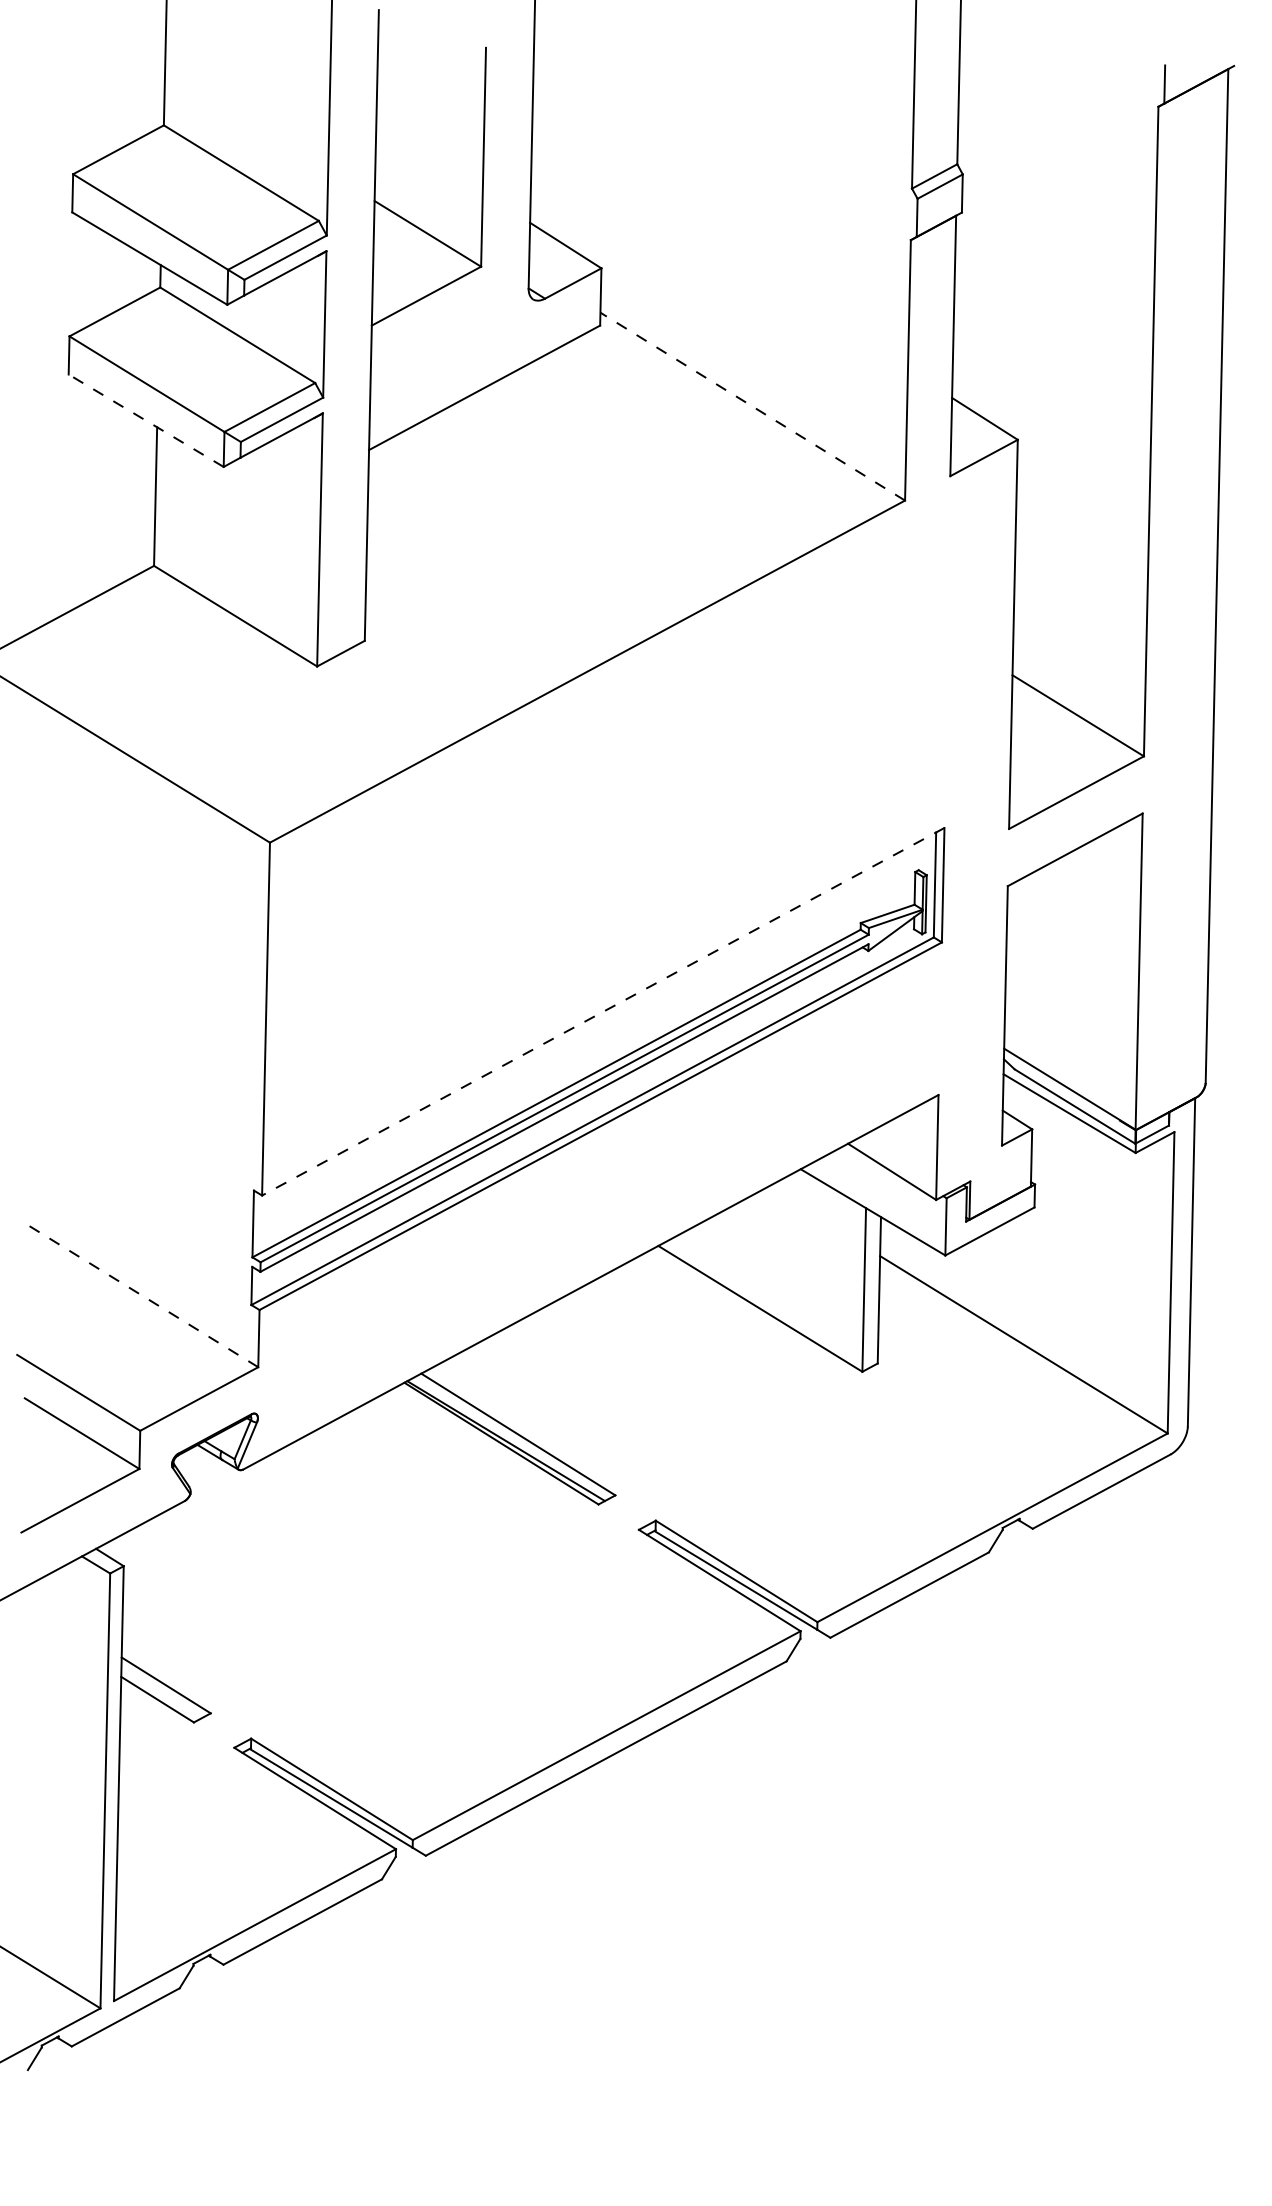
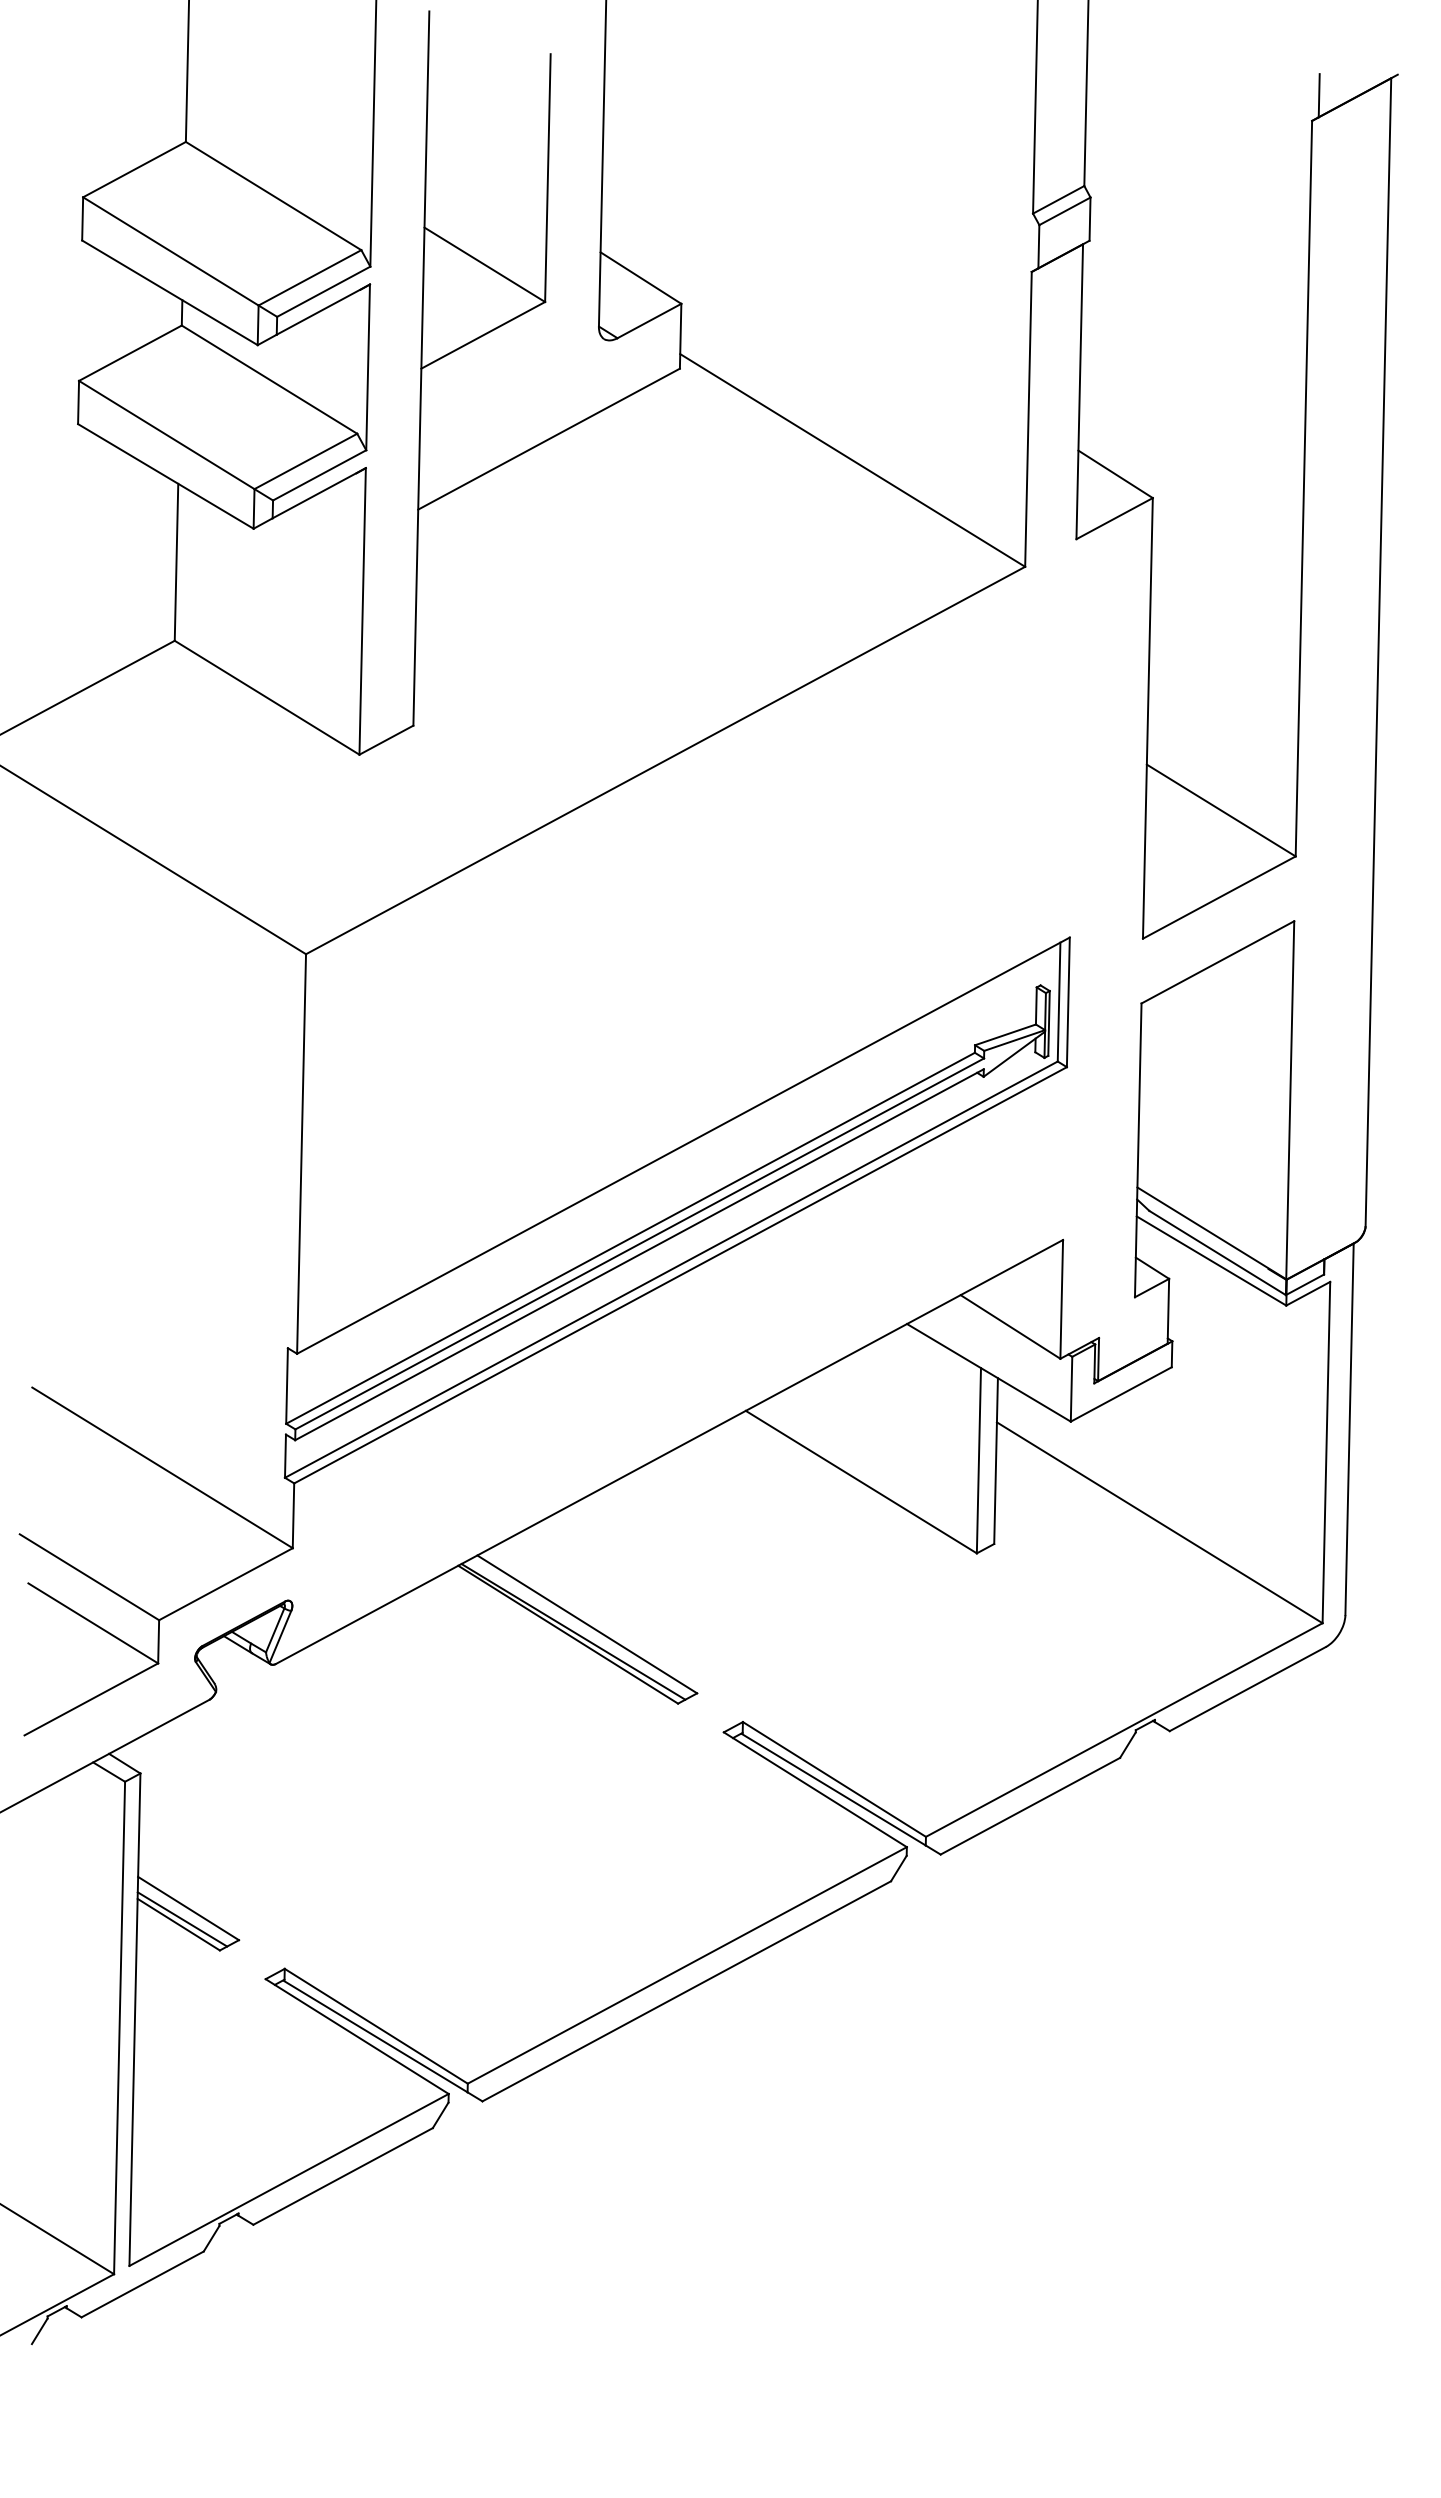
line: (752, 406) -> (852, 460), dashed -> solid
line: (145, 420) -> (165, 476), dashed -> solid
line: (603, 1011) -> (683, 1145), dashed -> solid
line: (143, 1295) -> (162, 1467), dashed -> solid
line: (160, 1695) -> (182, 1919), added

